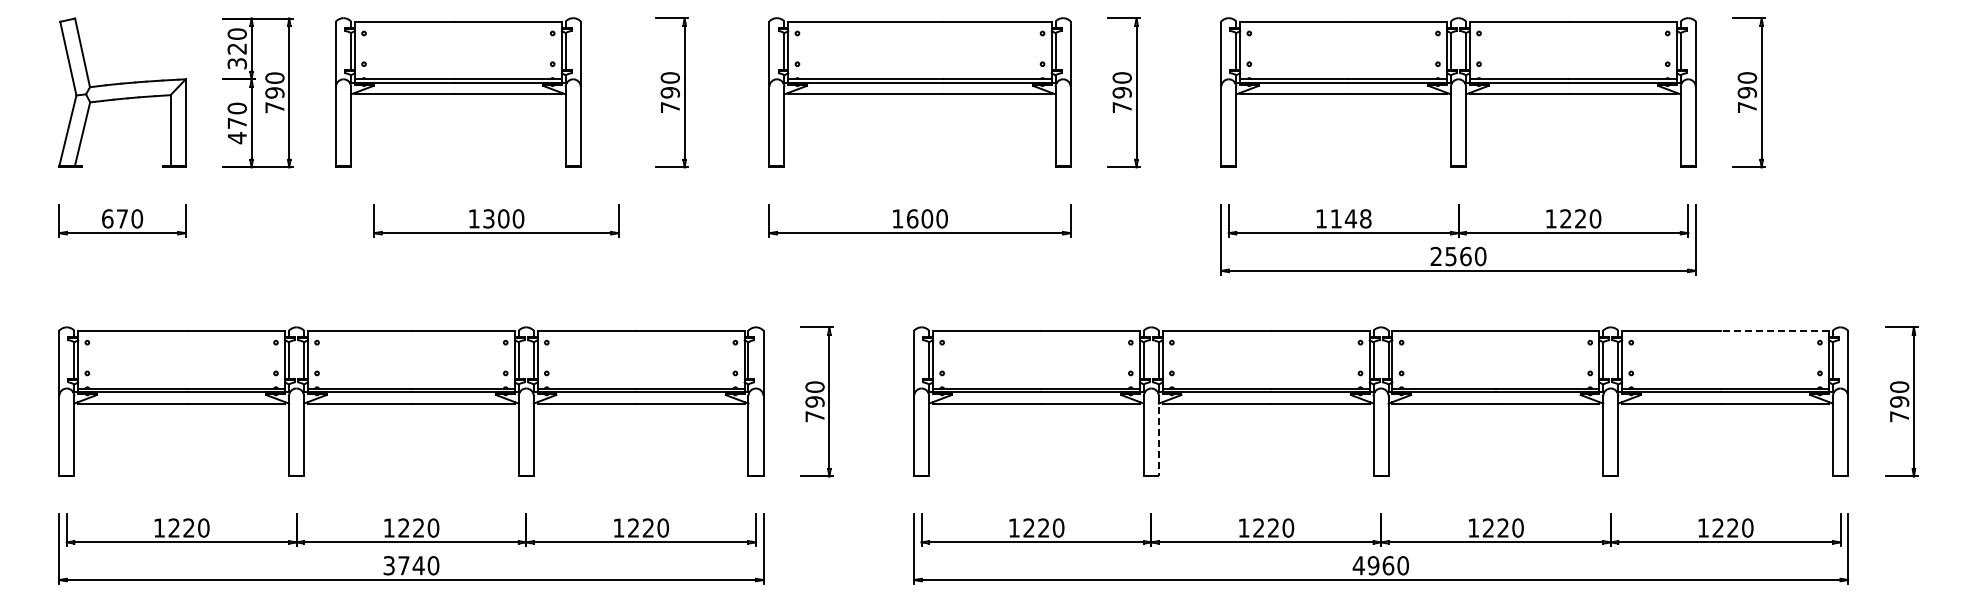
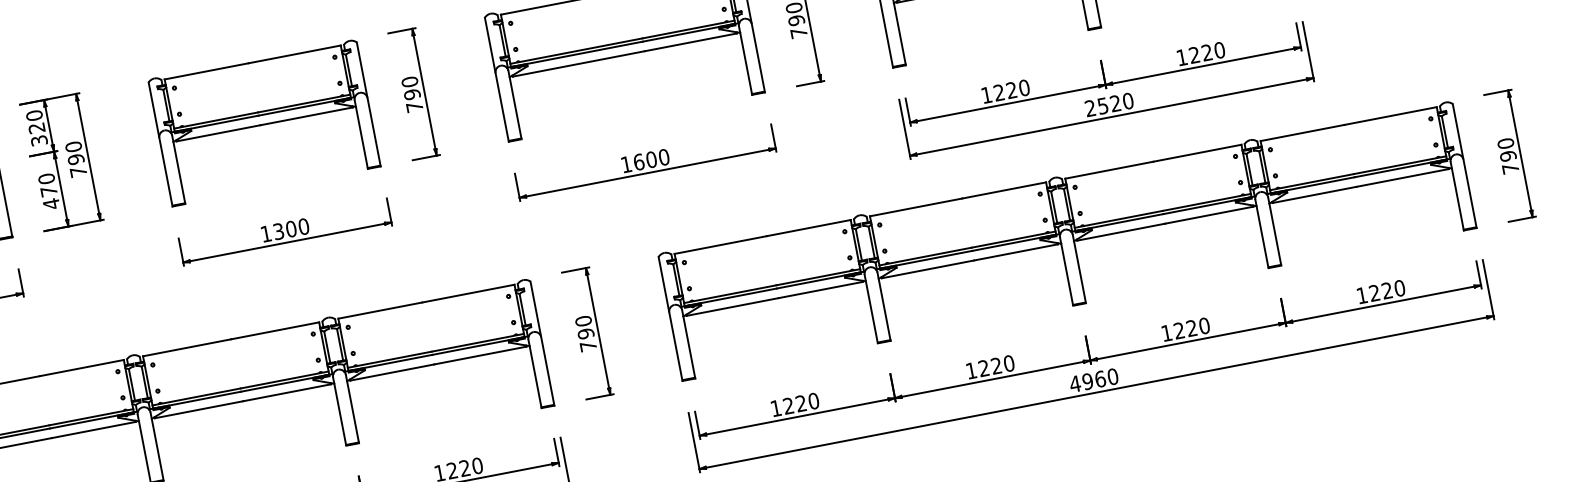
part: (458, 92) -> (264, 122), moved
text: (1350, 218) -> (1011, 90), 1148 -> 1220
text: (1465, 256) -> (1115, 103), 2560 -> 2520
line: (1774, 330) -> (1390, 115), dashed -> solid
line: (1158, 436) -> (883, 306), dashed -> solid

